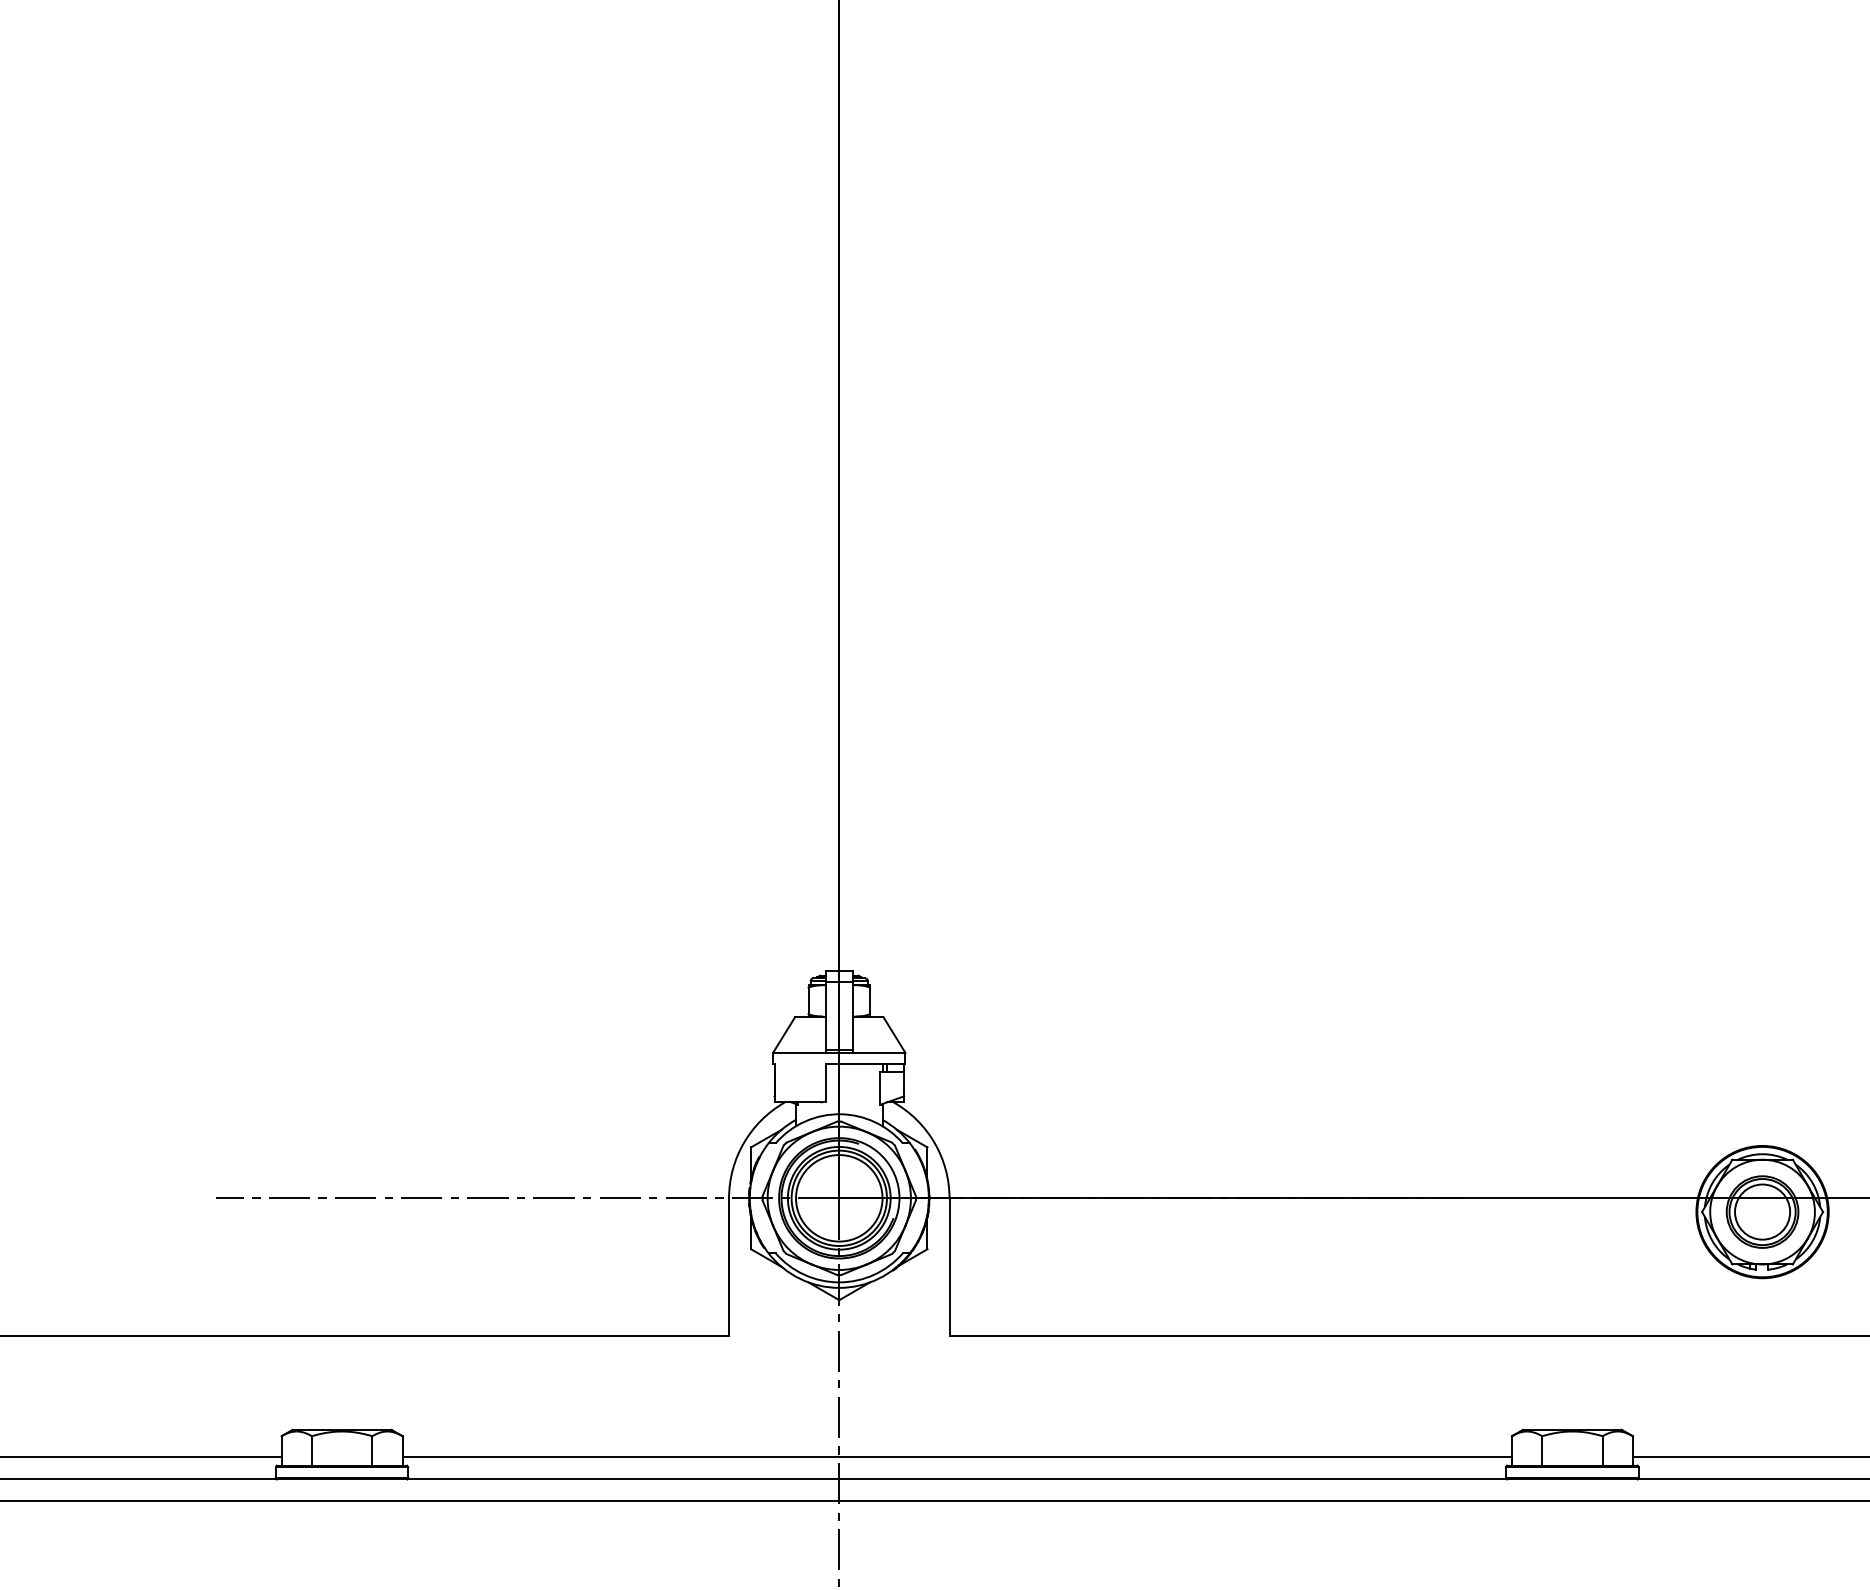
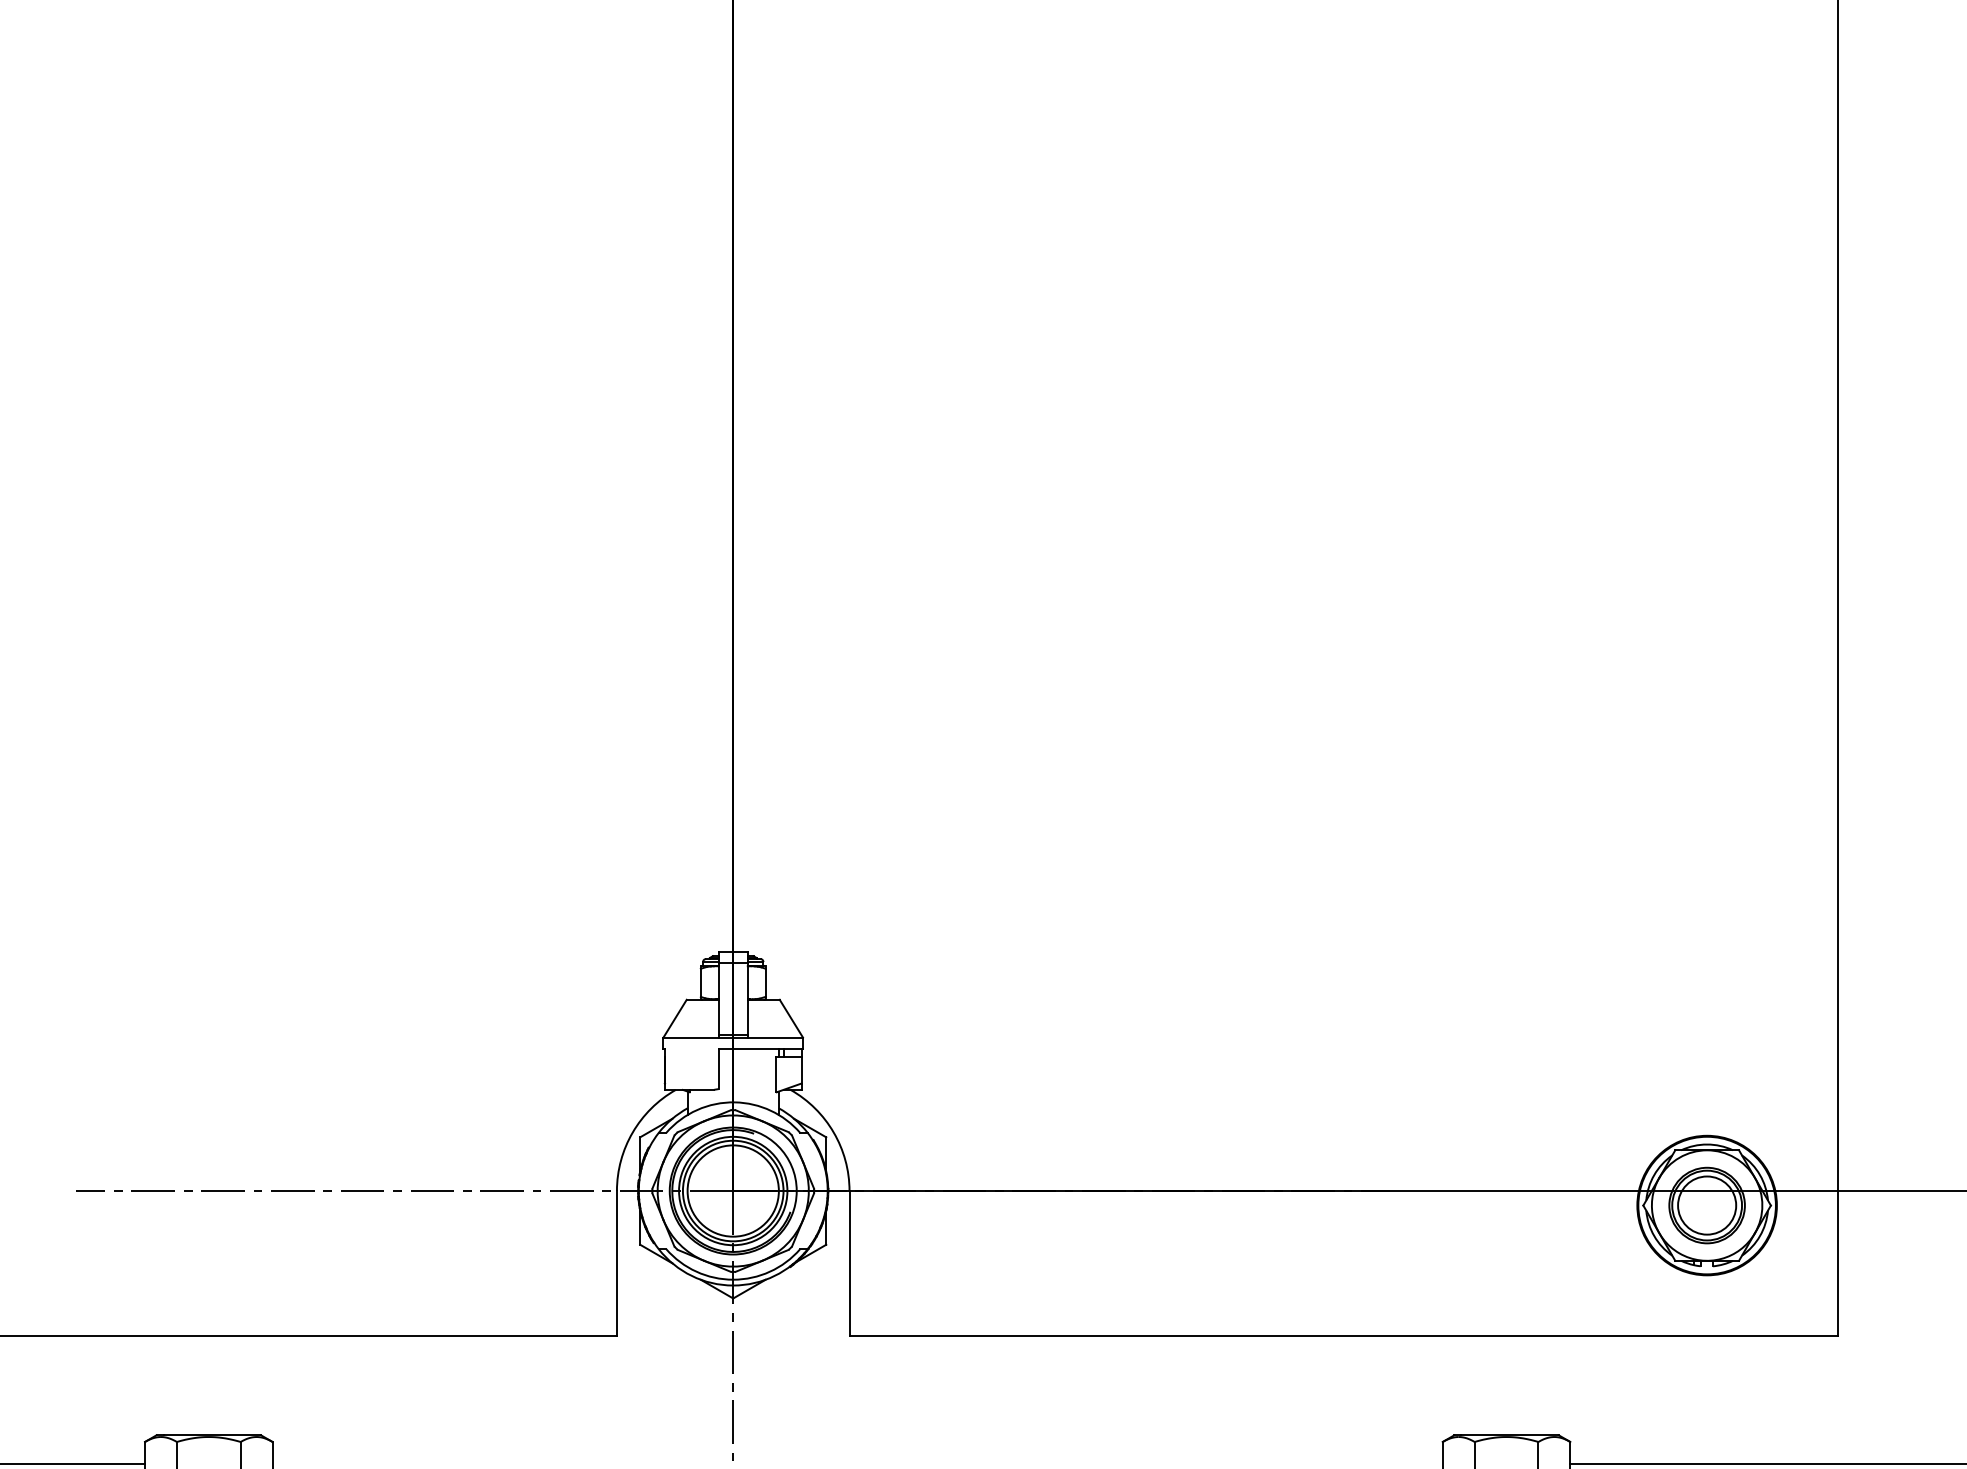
line: (956, 1457) -> (856, 1464), removed

